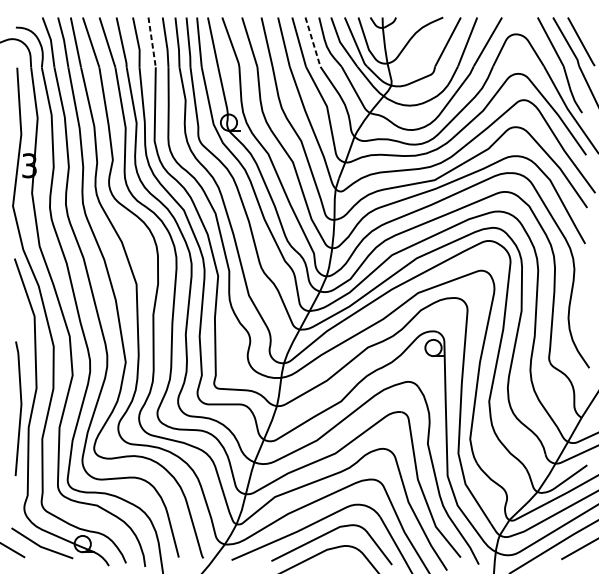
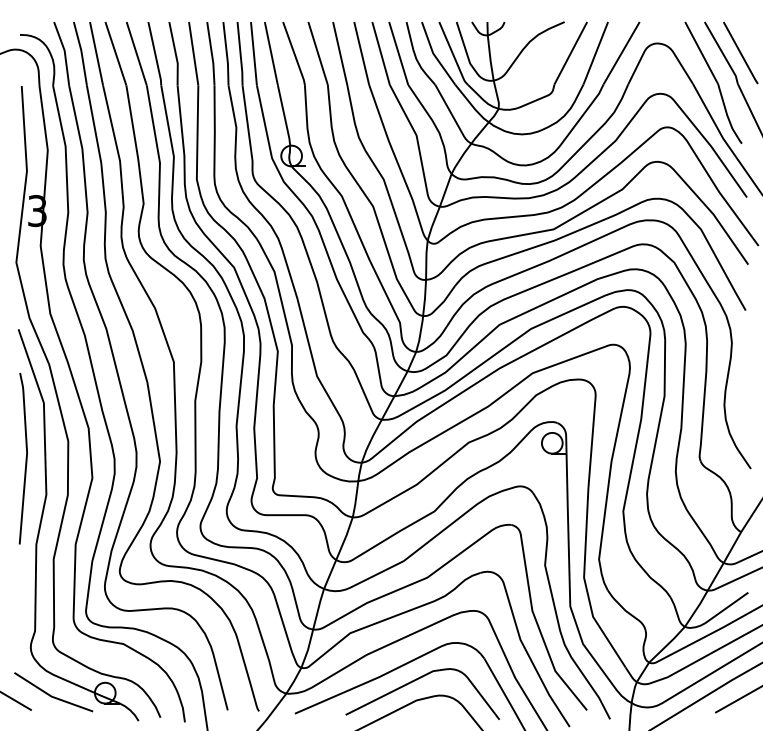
line: (151, 42) -> (193, 54), dashed -> solid
line: (312, 42) -> (398, 53), dashed -> solid
line: (20, 408) -> (25, 458), moved

